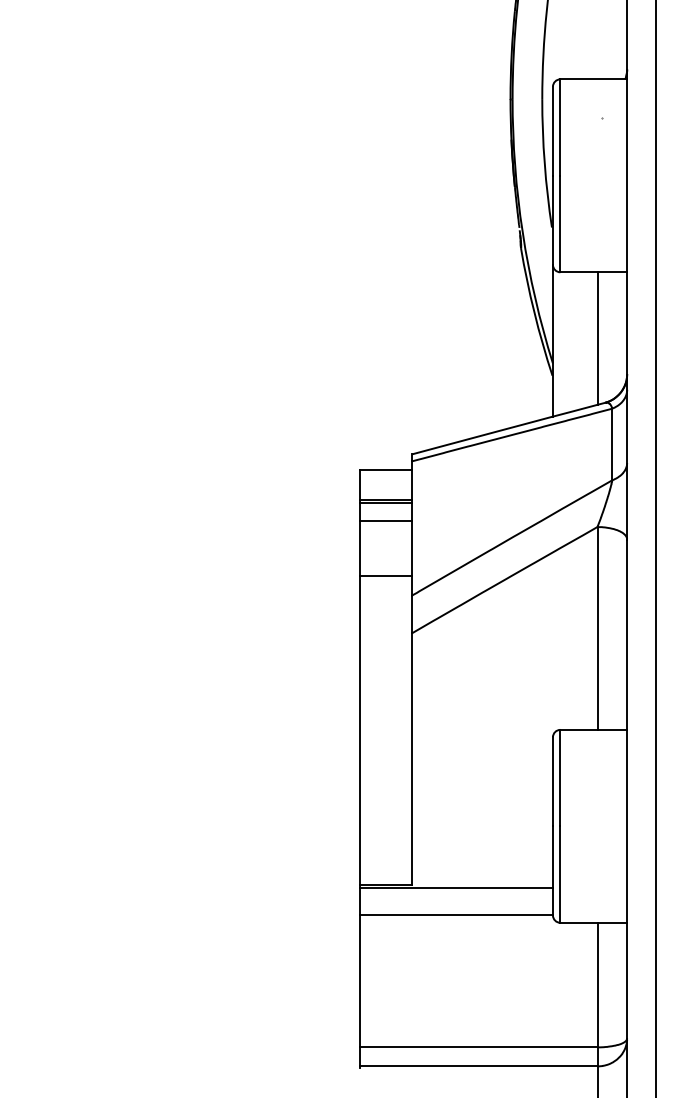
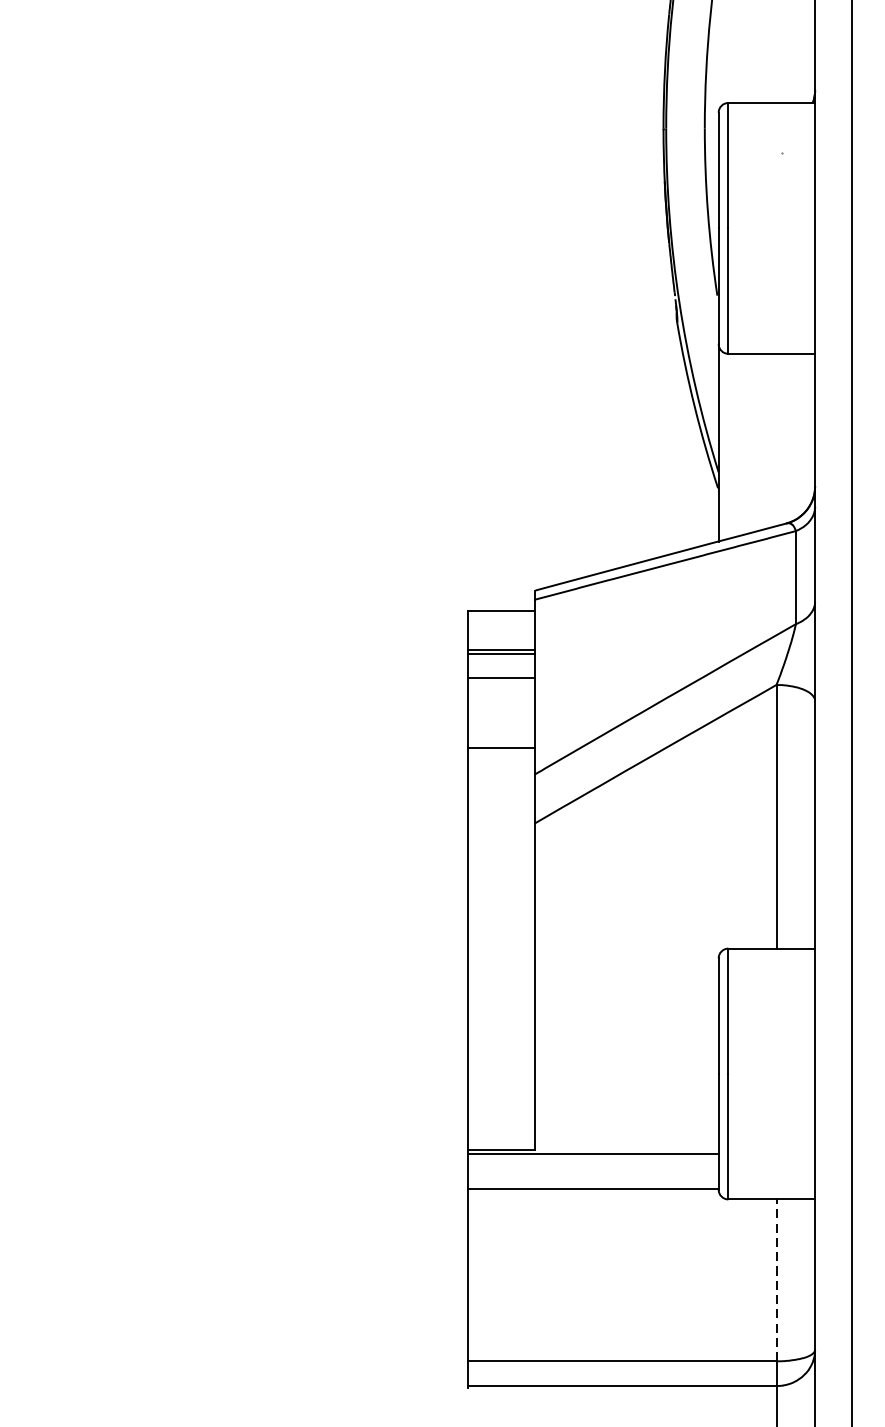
line: (597, 338) -> (776, 439), removed
line: (597, 984) -> (776, 1279), solid -> dashed

